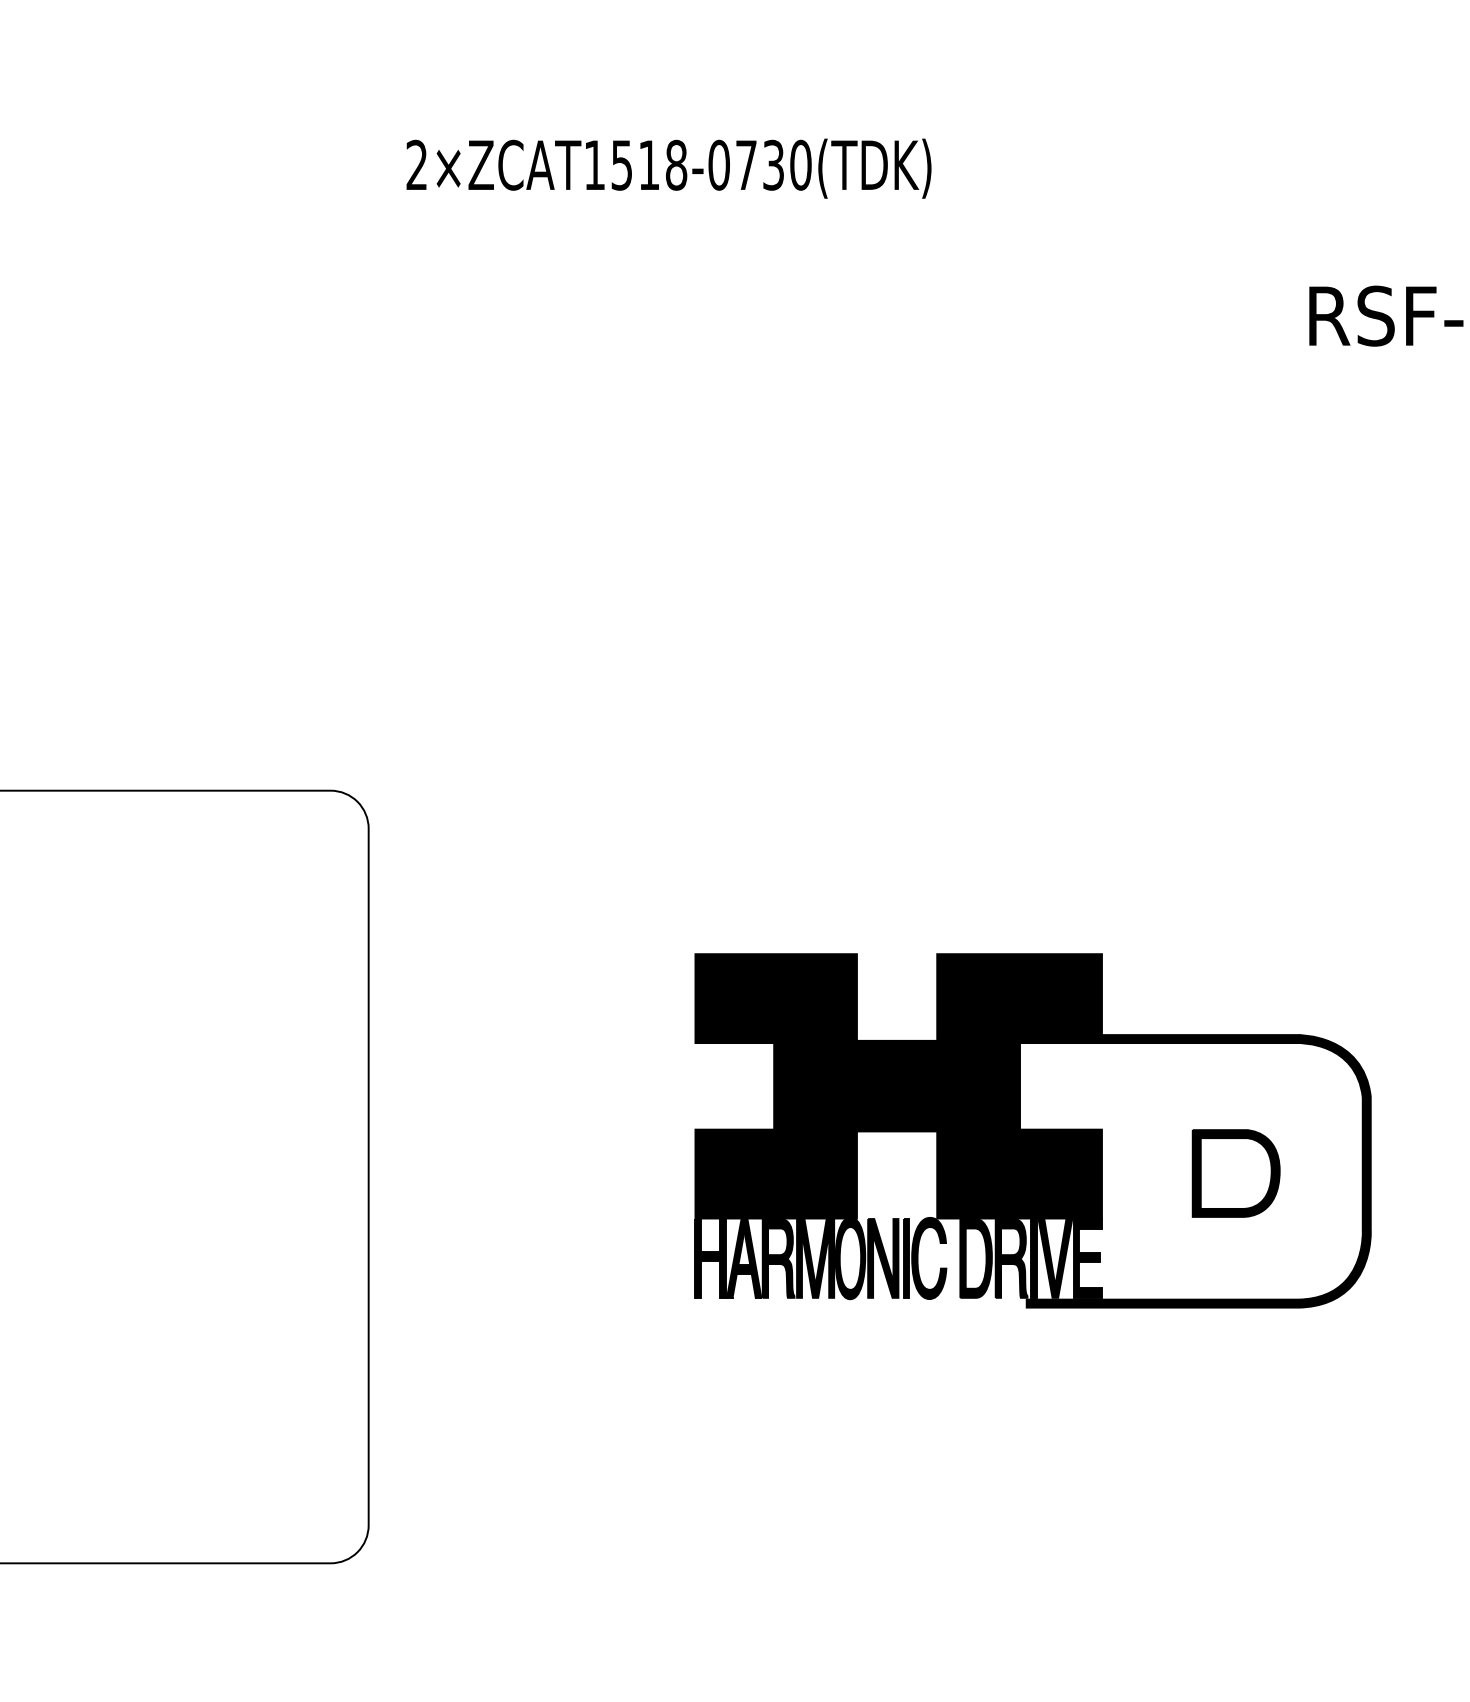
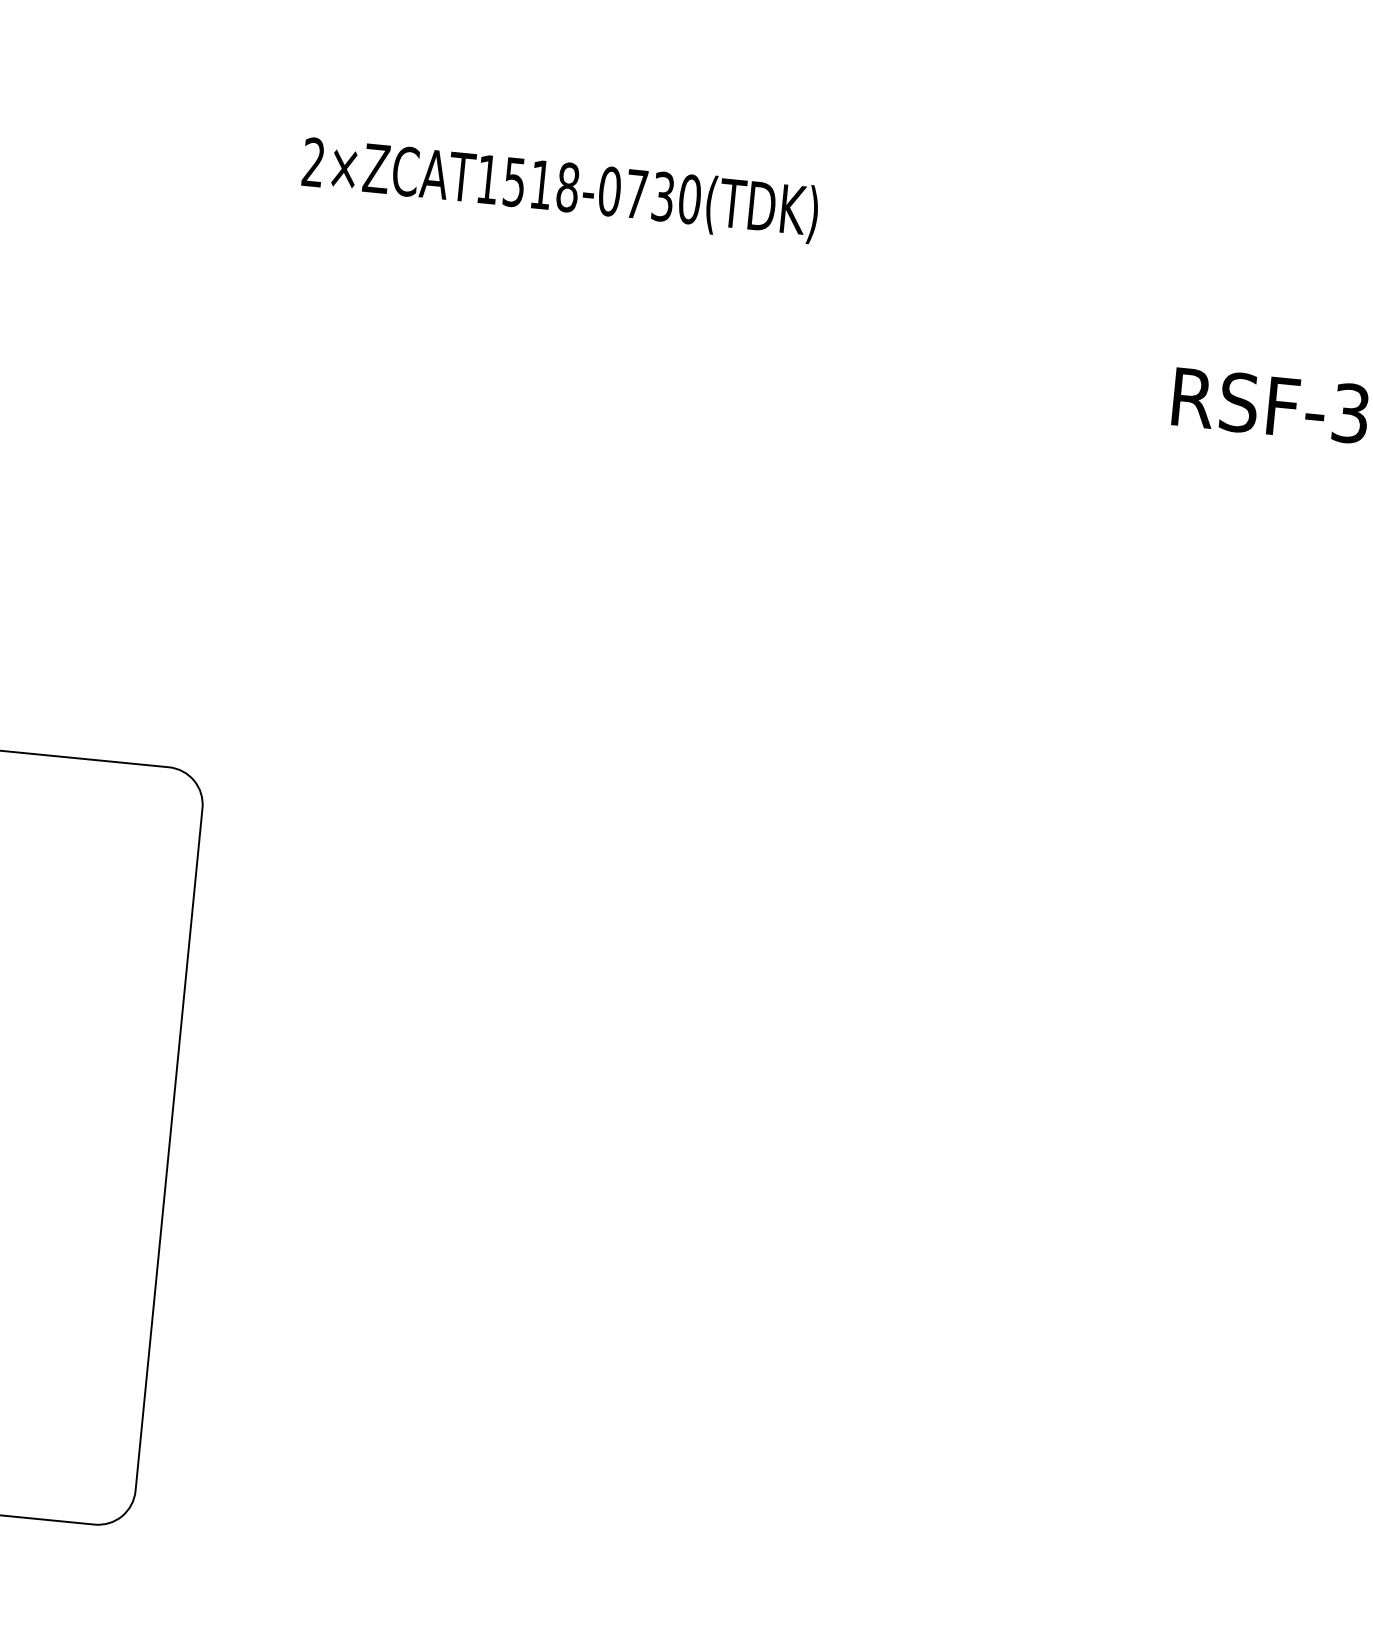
part: (1032, 1130) -> (824, 1167), removed

